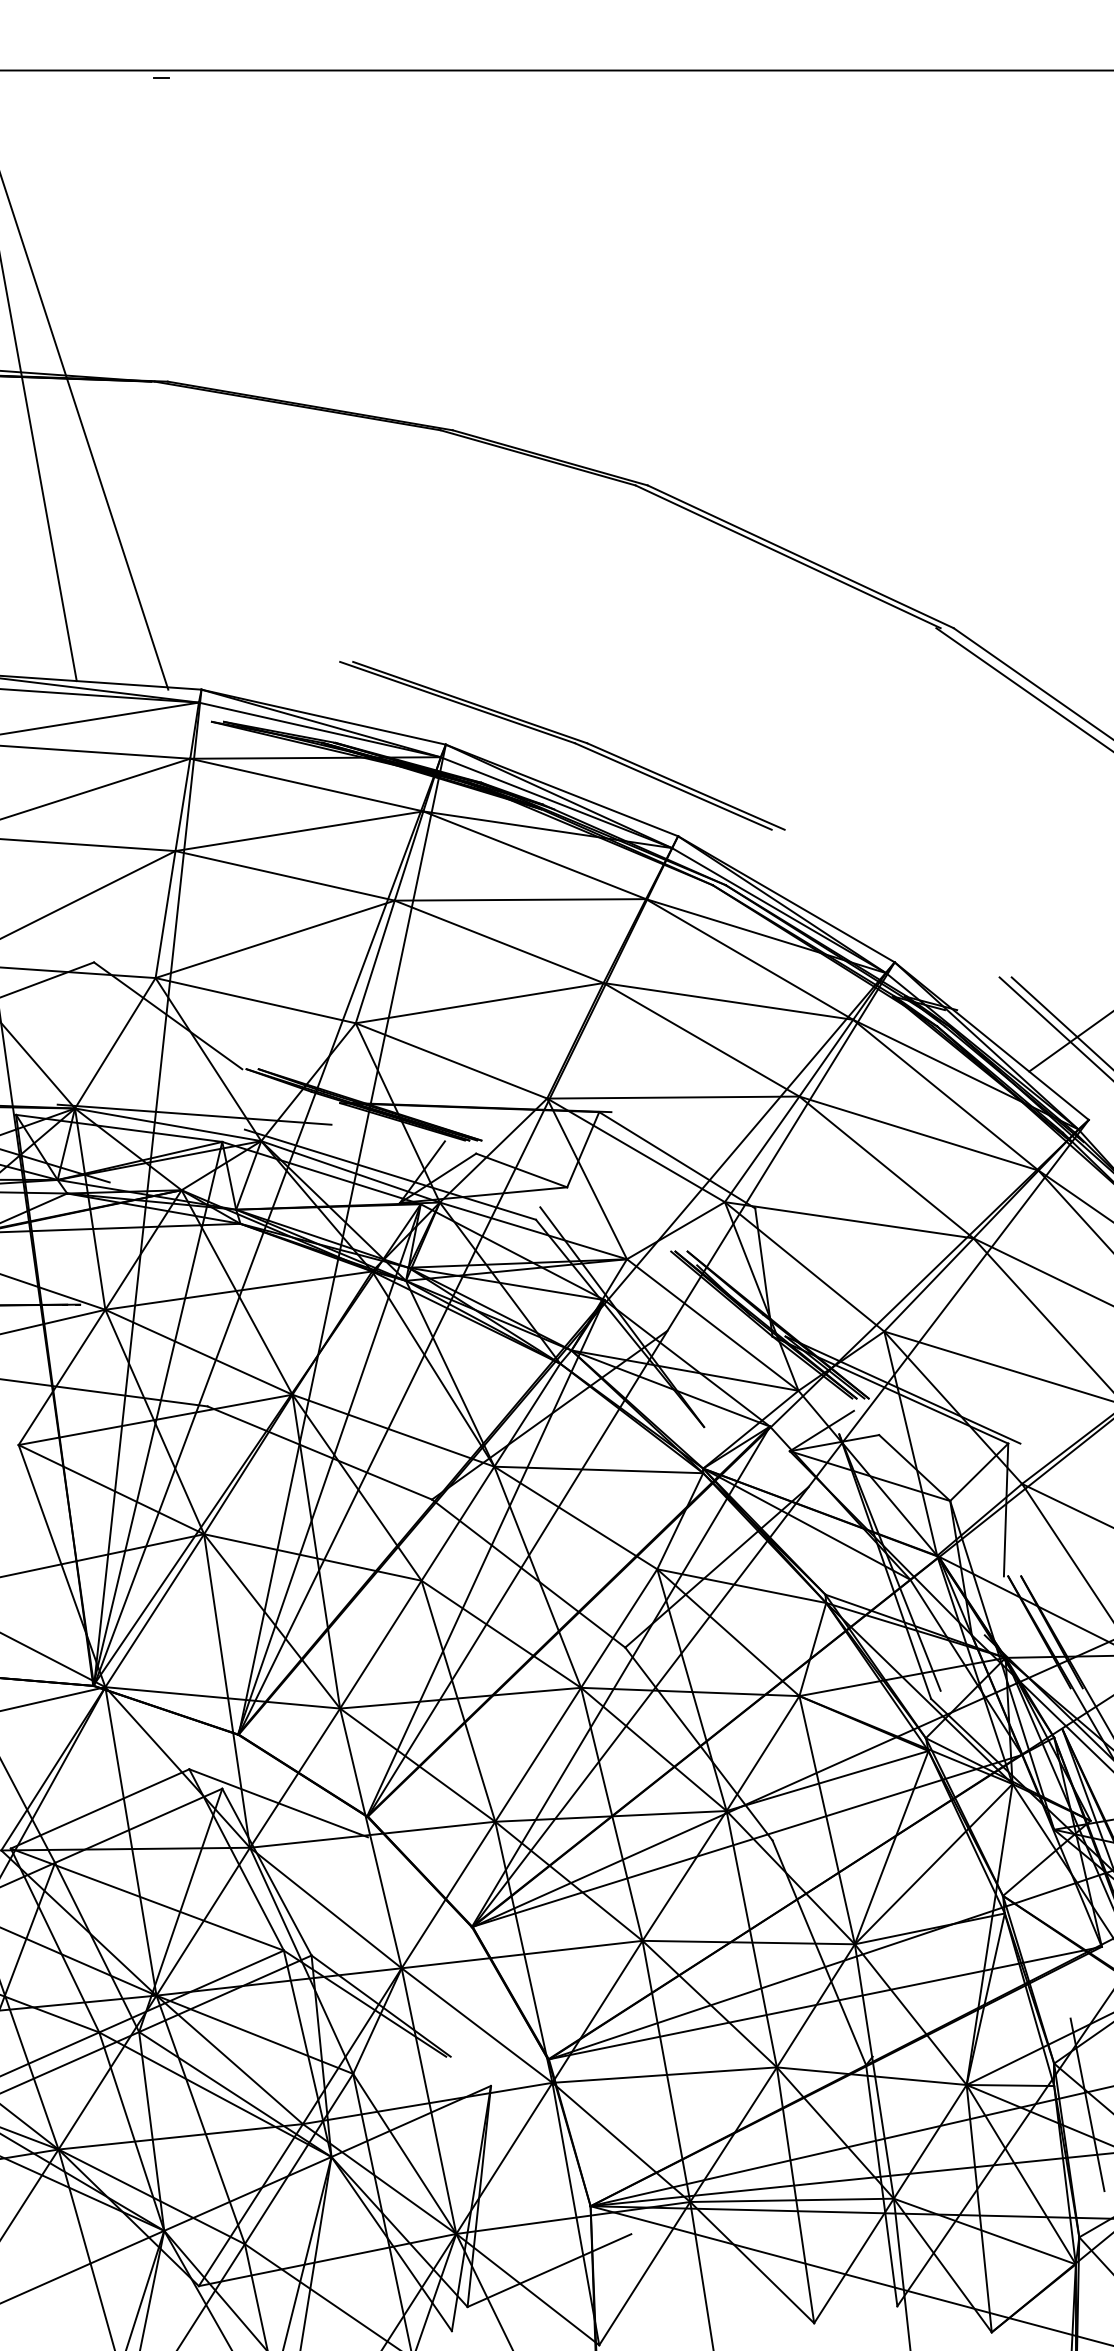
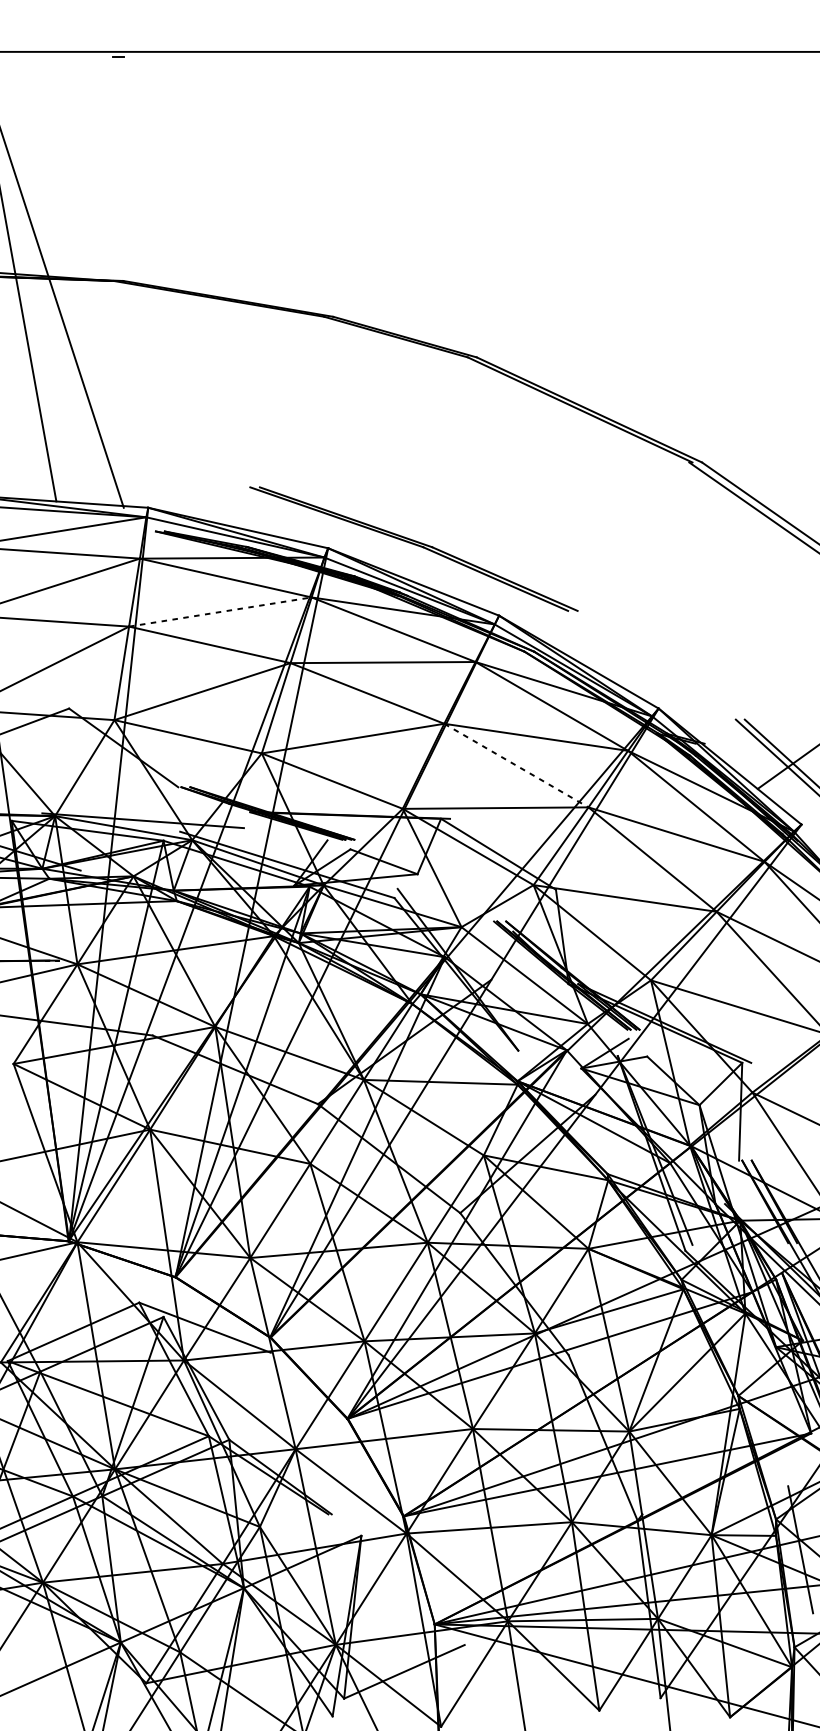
line: (299, 831) -> (220, 612), solid -> dashed
line: (701, 1040) -> (516, 766), solid -> dashed

